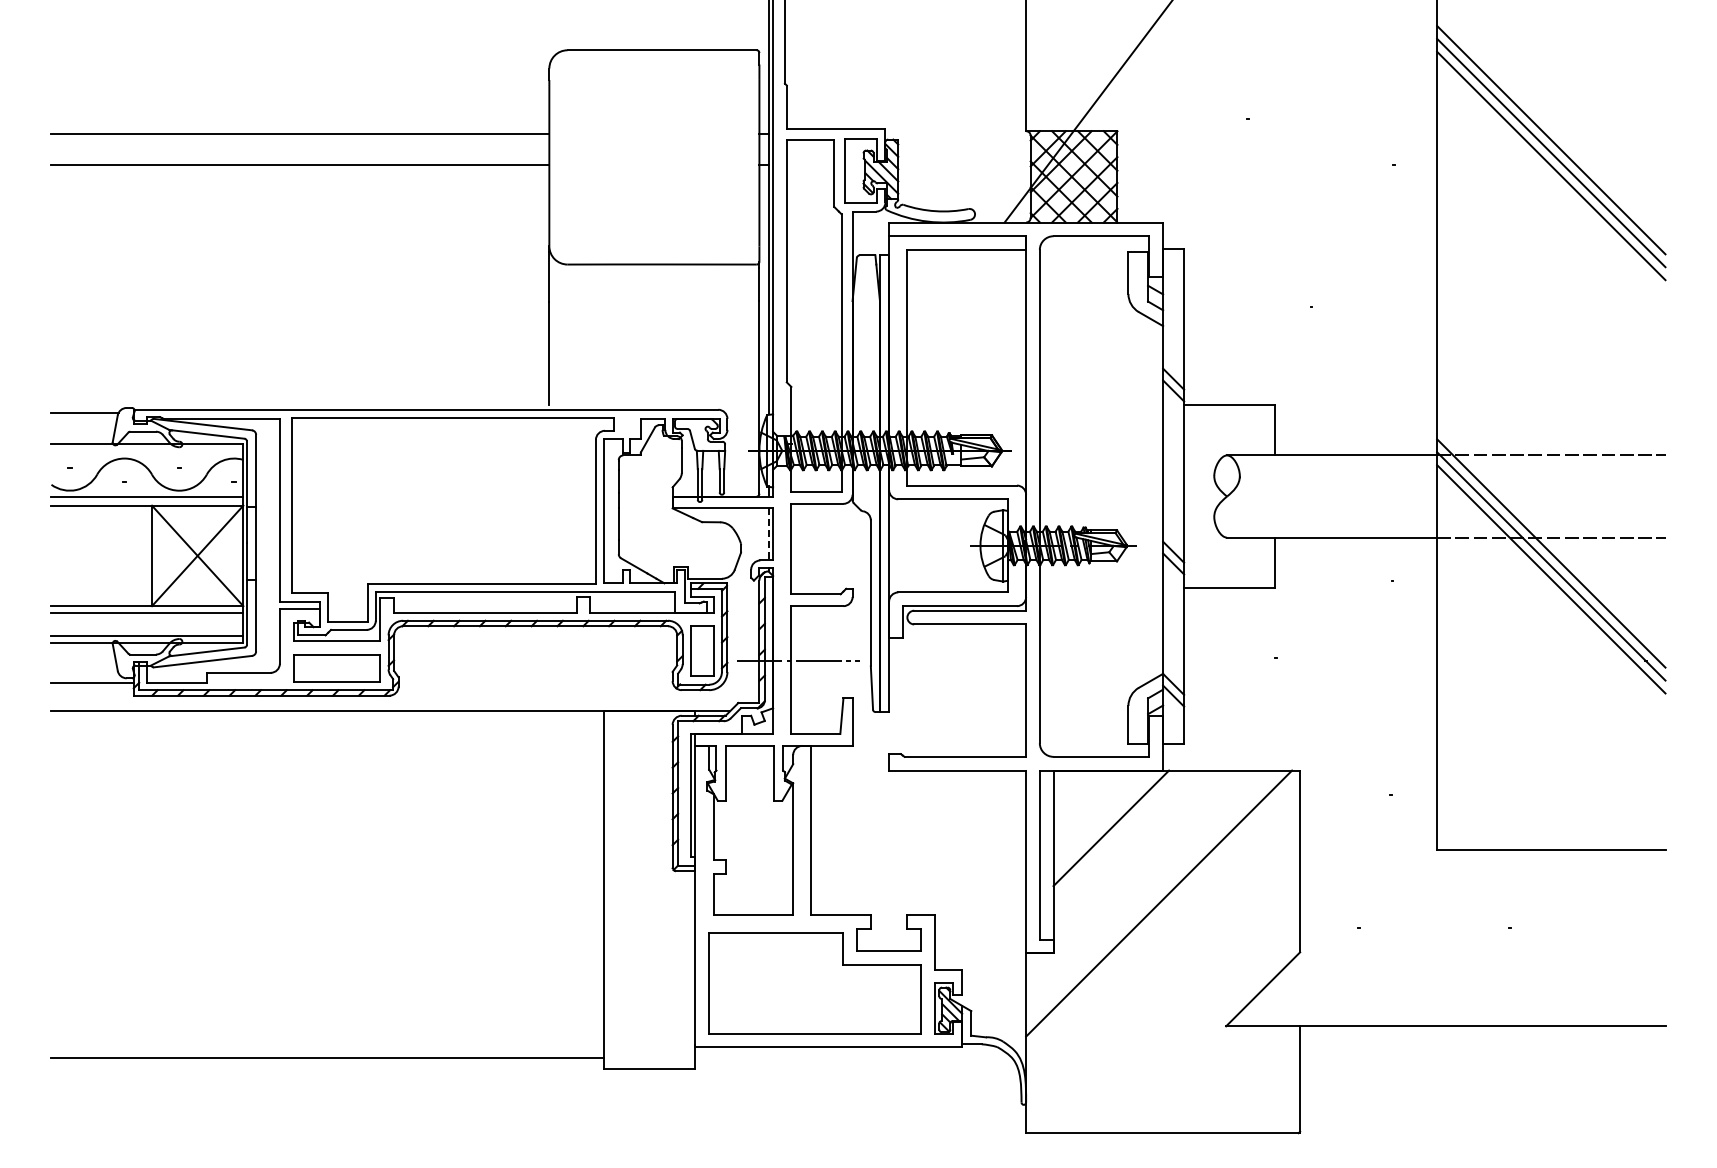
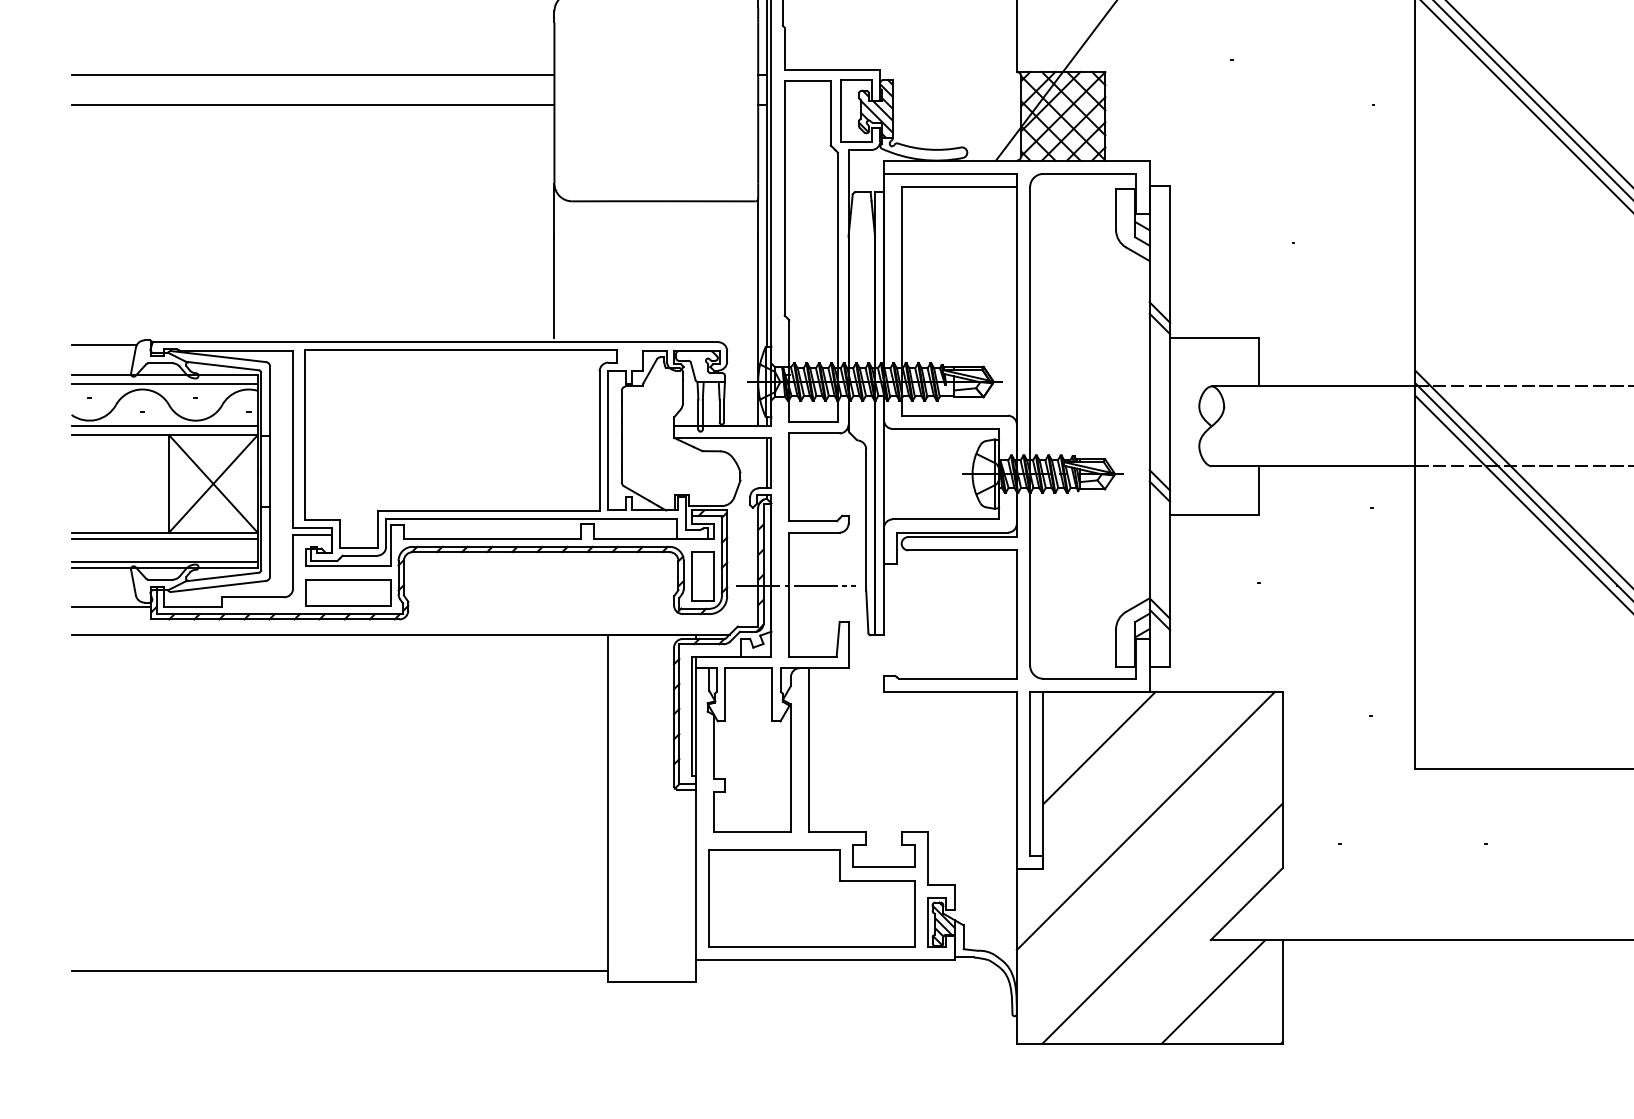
line: (147, 452) -> (164, 383), added
line: (768, 534) -> (766, 463), dashed -> solid
line: (1176, 1009) -> (1162, 923), added
line: (1228, 1079) -> (1213, 991), added

